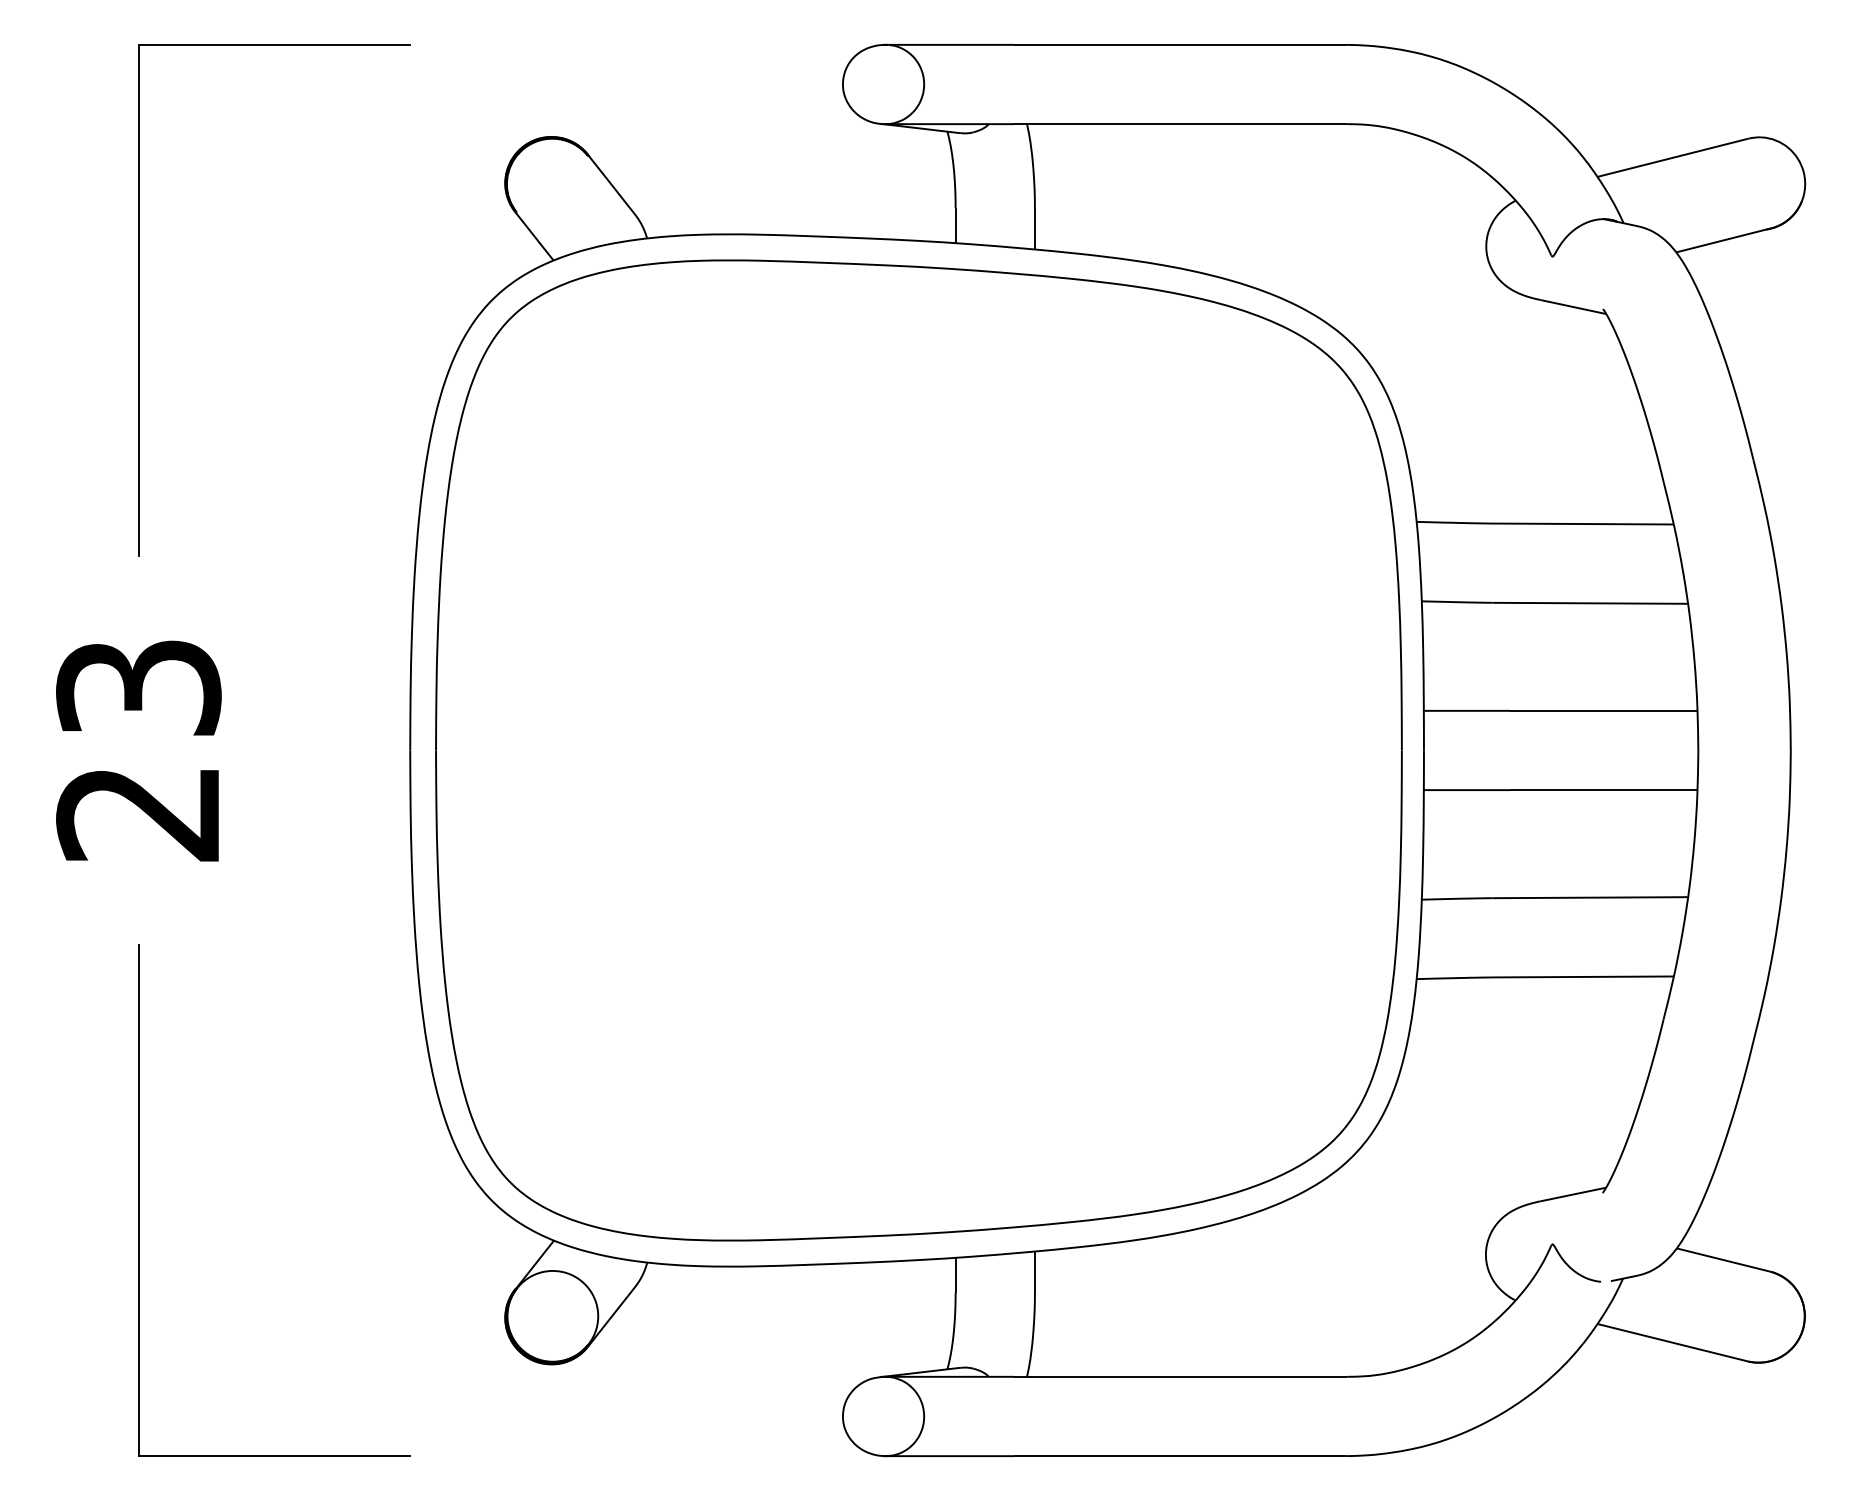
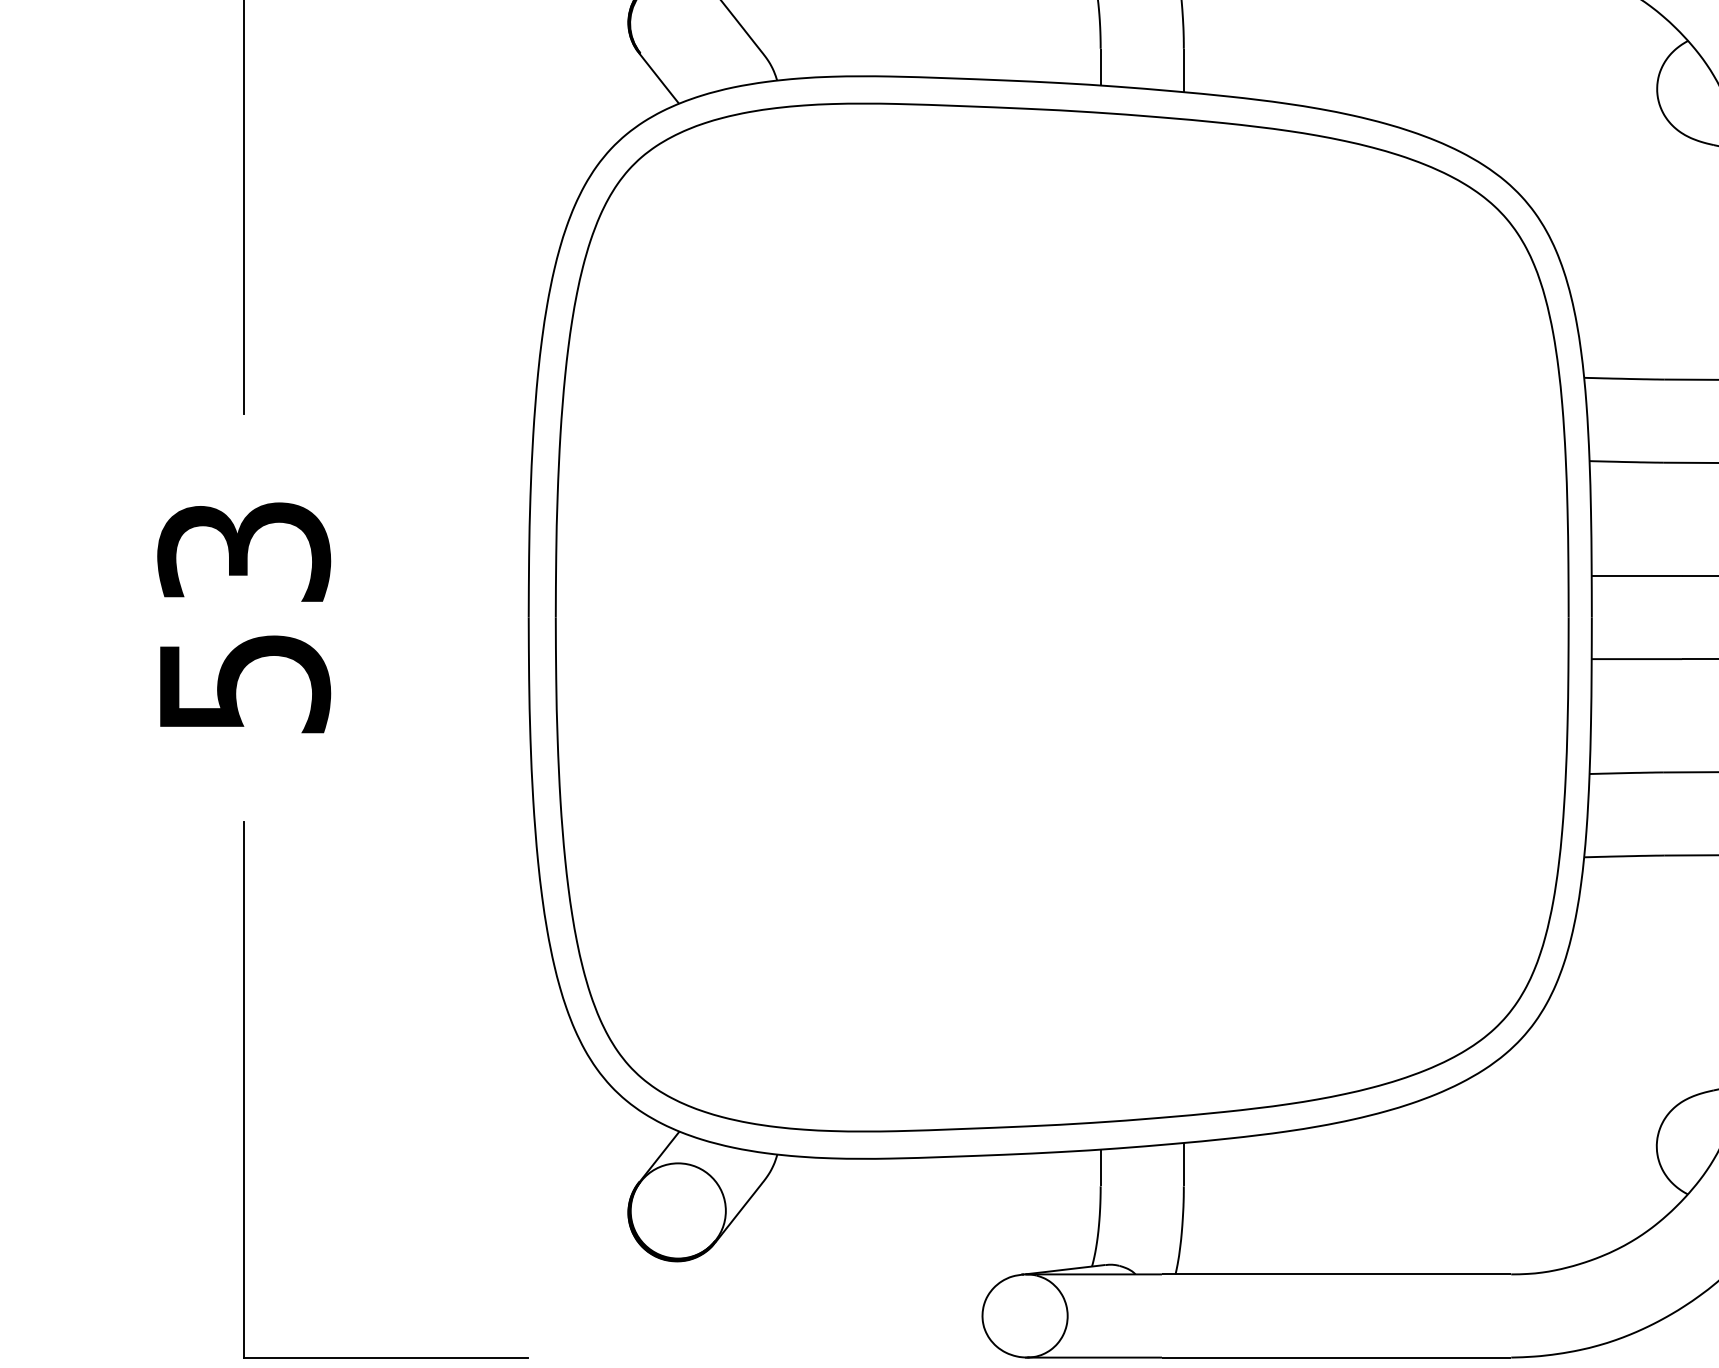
text: (138, 814) -> (243, 684), 23 -> 53

